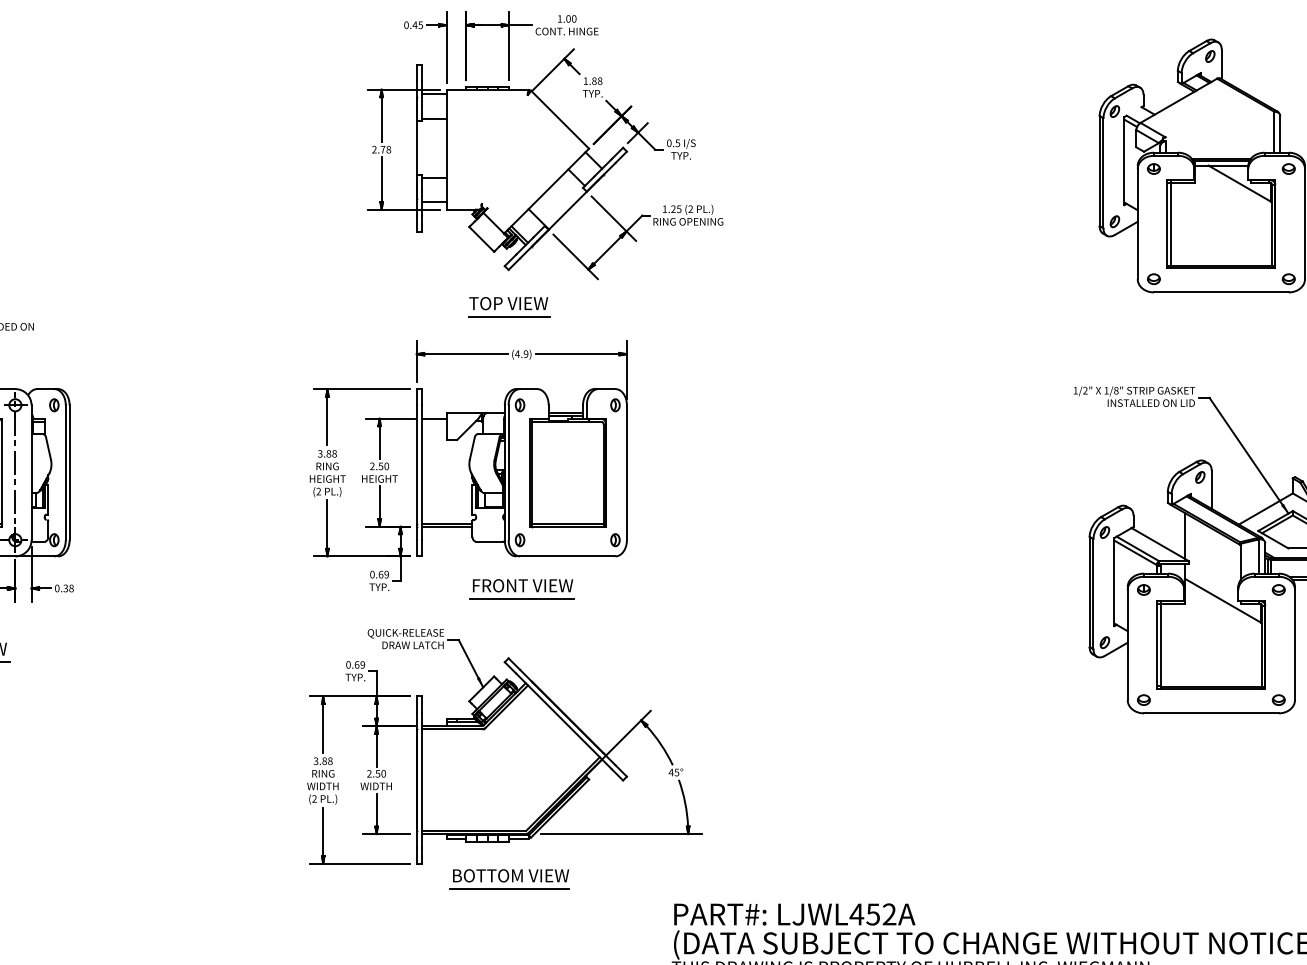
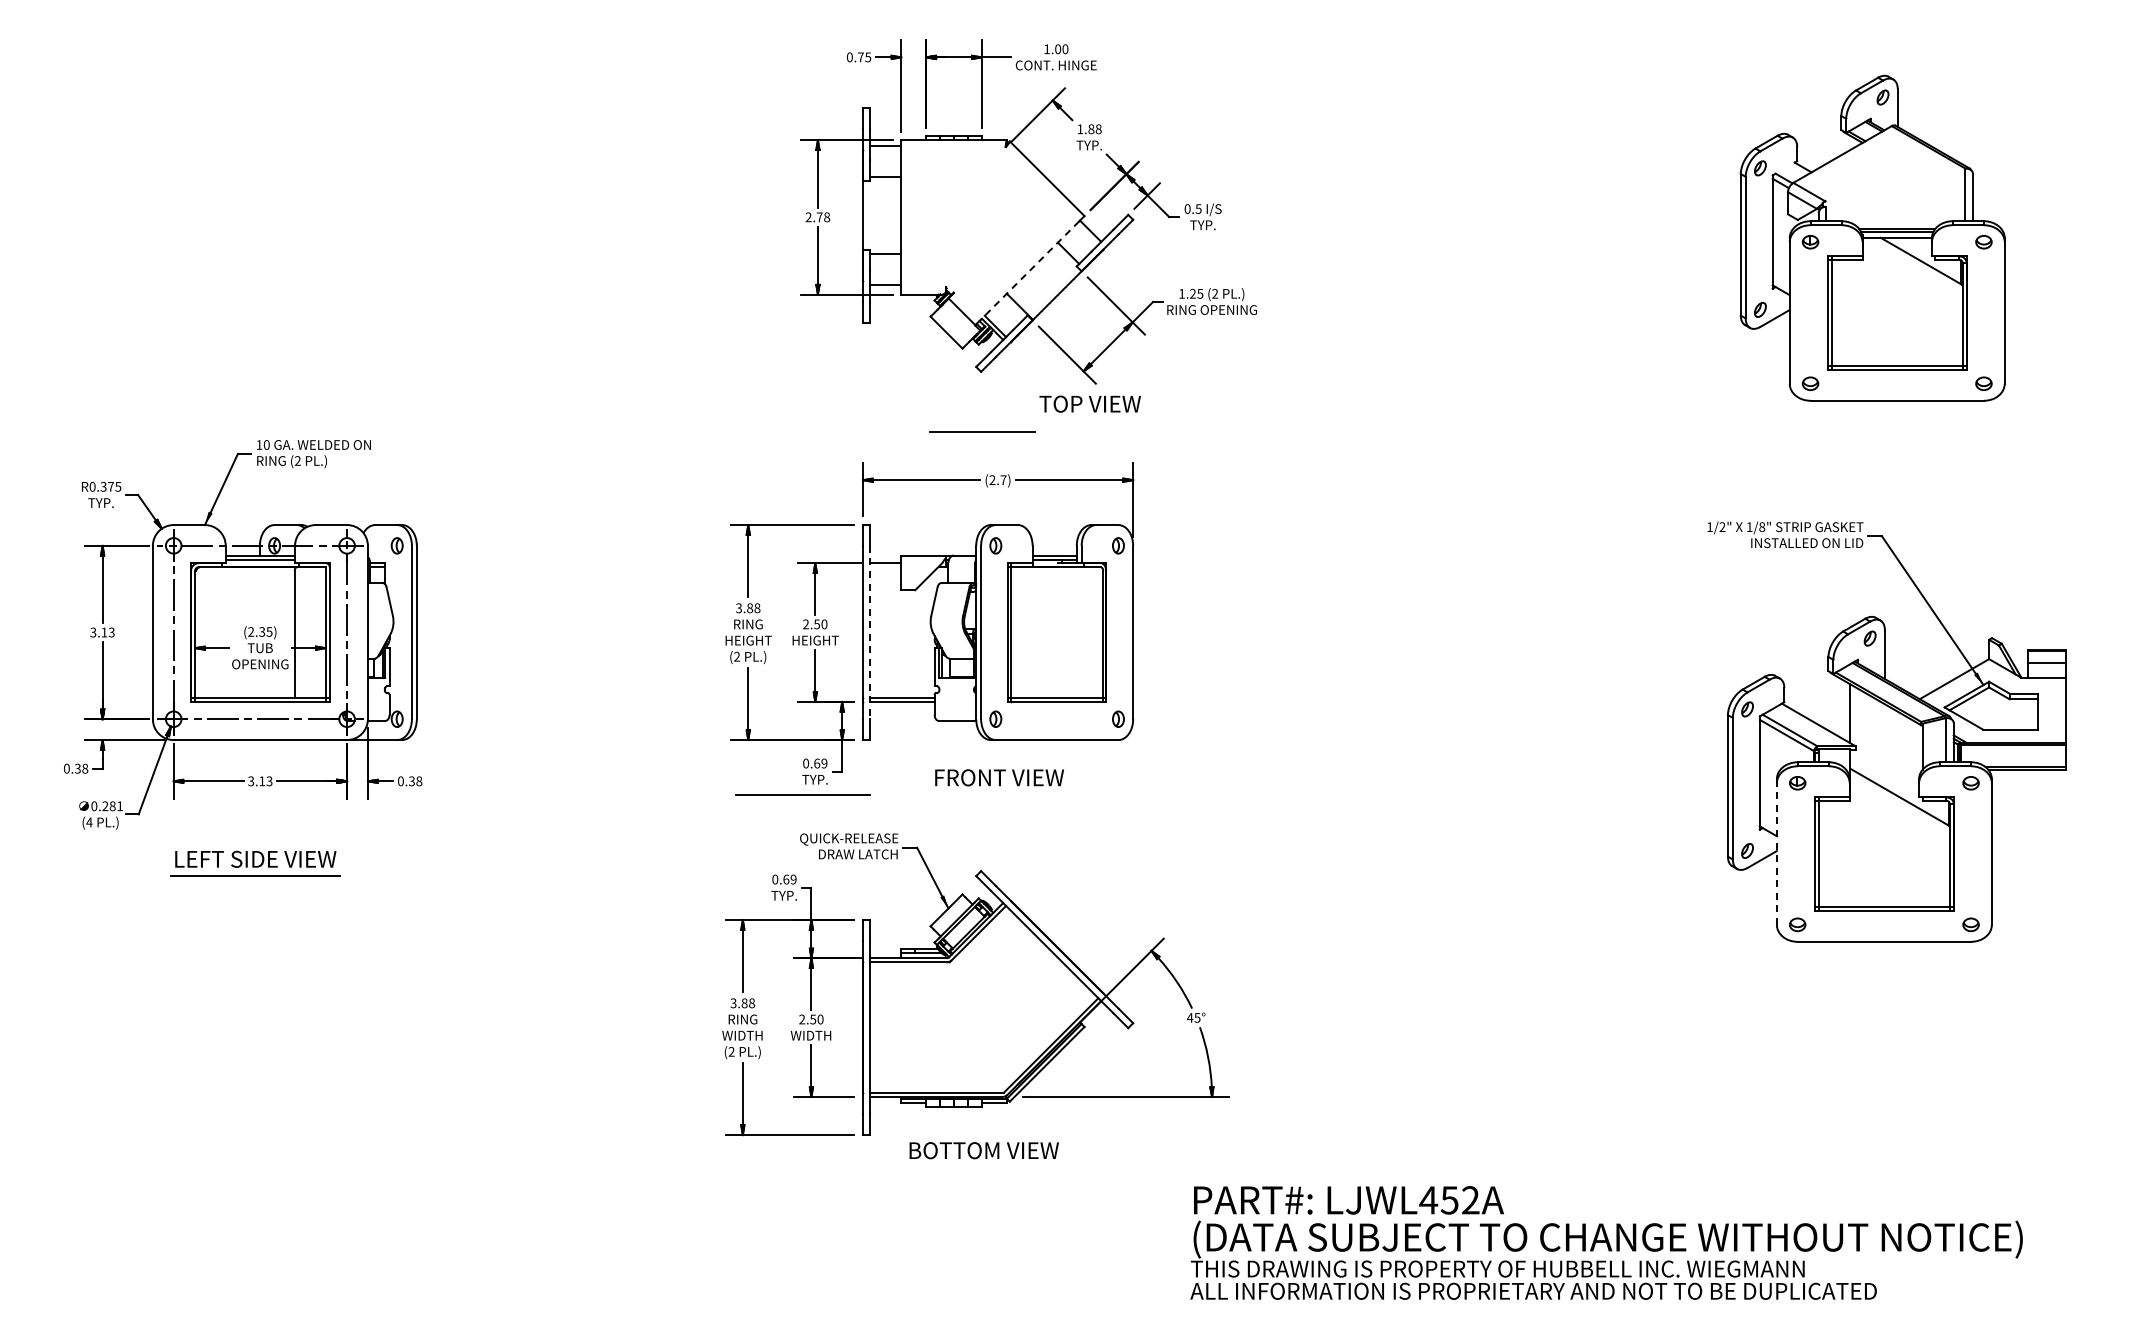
text: (414, 25) -> (860, 57), 0.45 -> 0.75
line: (546, 191) -> (1029, 270), solid -> dashed
text: (508, 303) -> (1089, 403), moved
text: (521, 354) -> (997, 480), (4.9) -> (2.7)
line: (421, 472) -> (869, 632), solid -> dashed
line: (521, 598) -> (802, 794), moved
line: (1127, 645) -> (1776, 854), solid -> dashed
line: (508, 888) -> (981, 1167), removed

